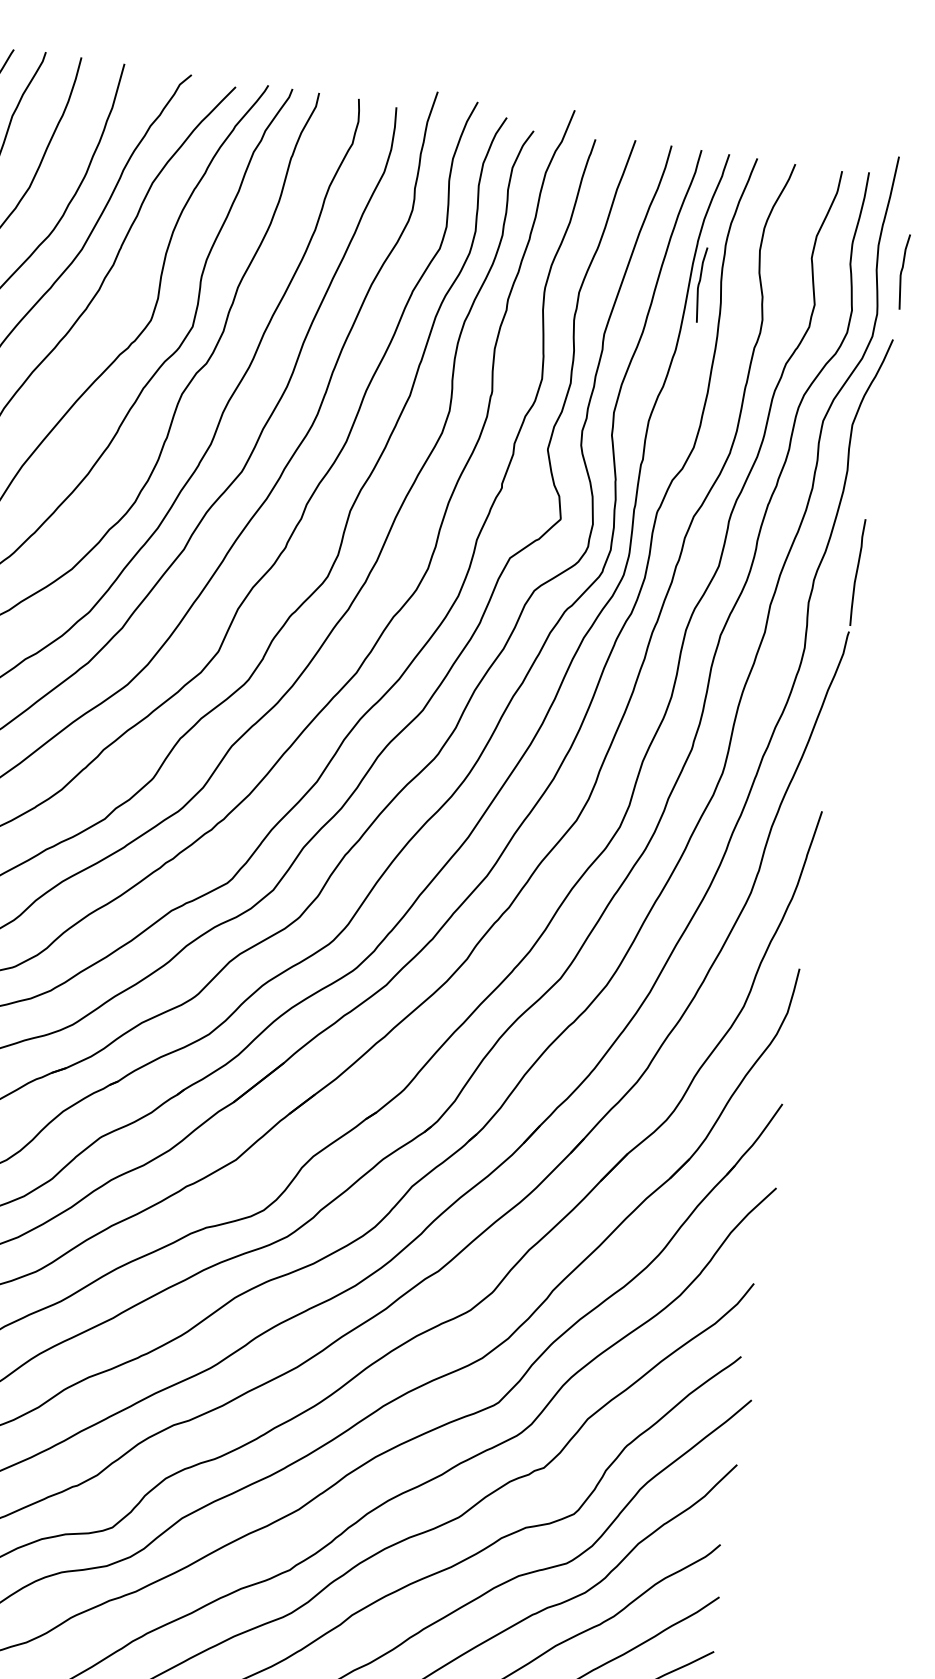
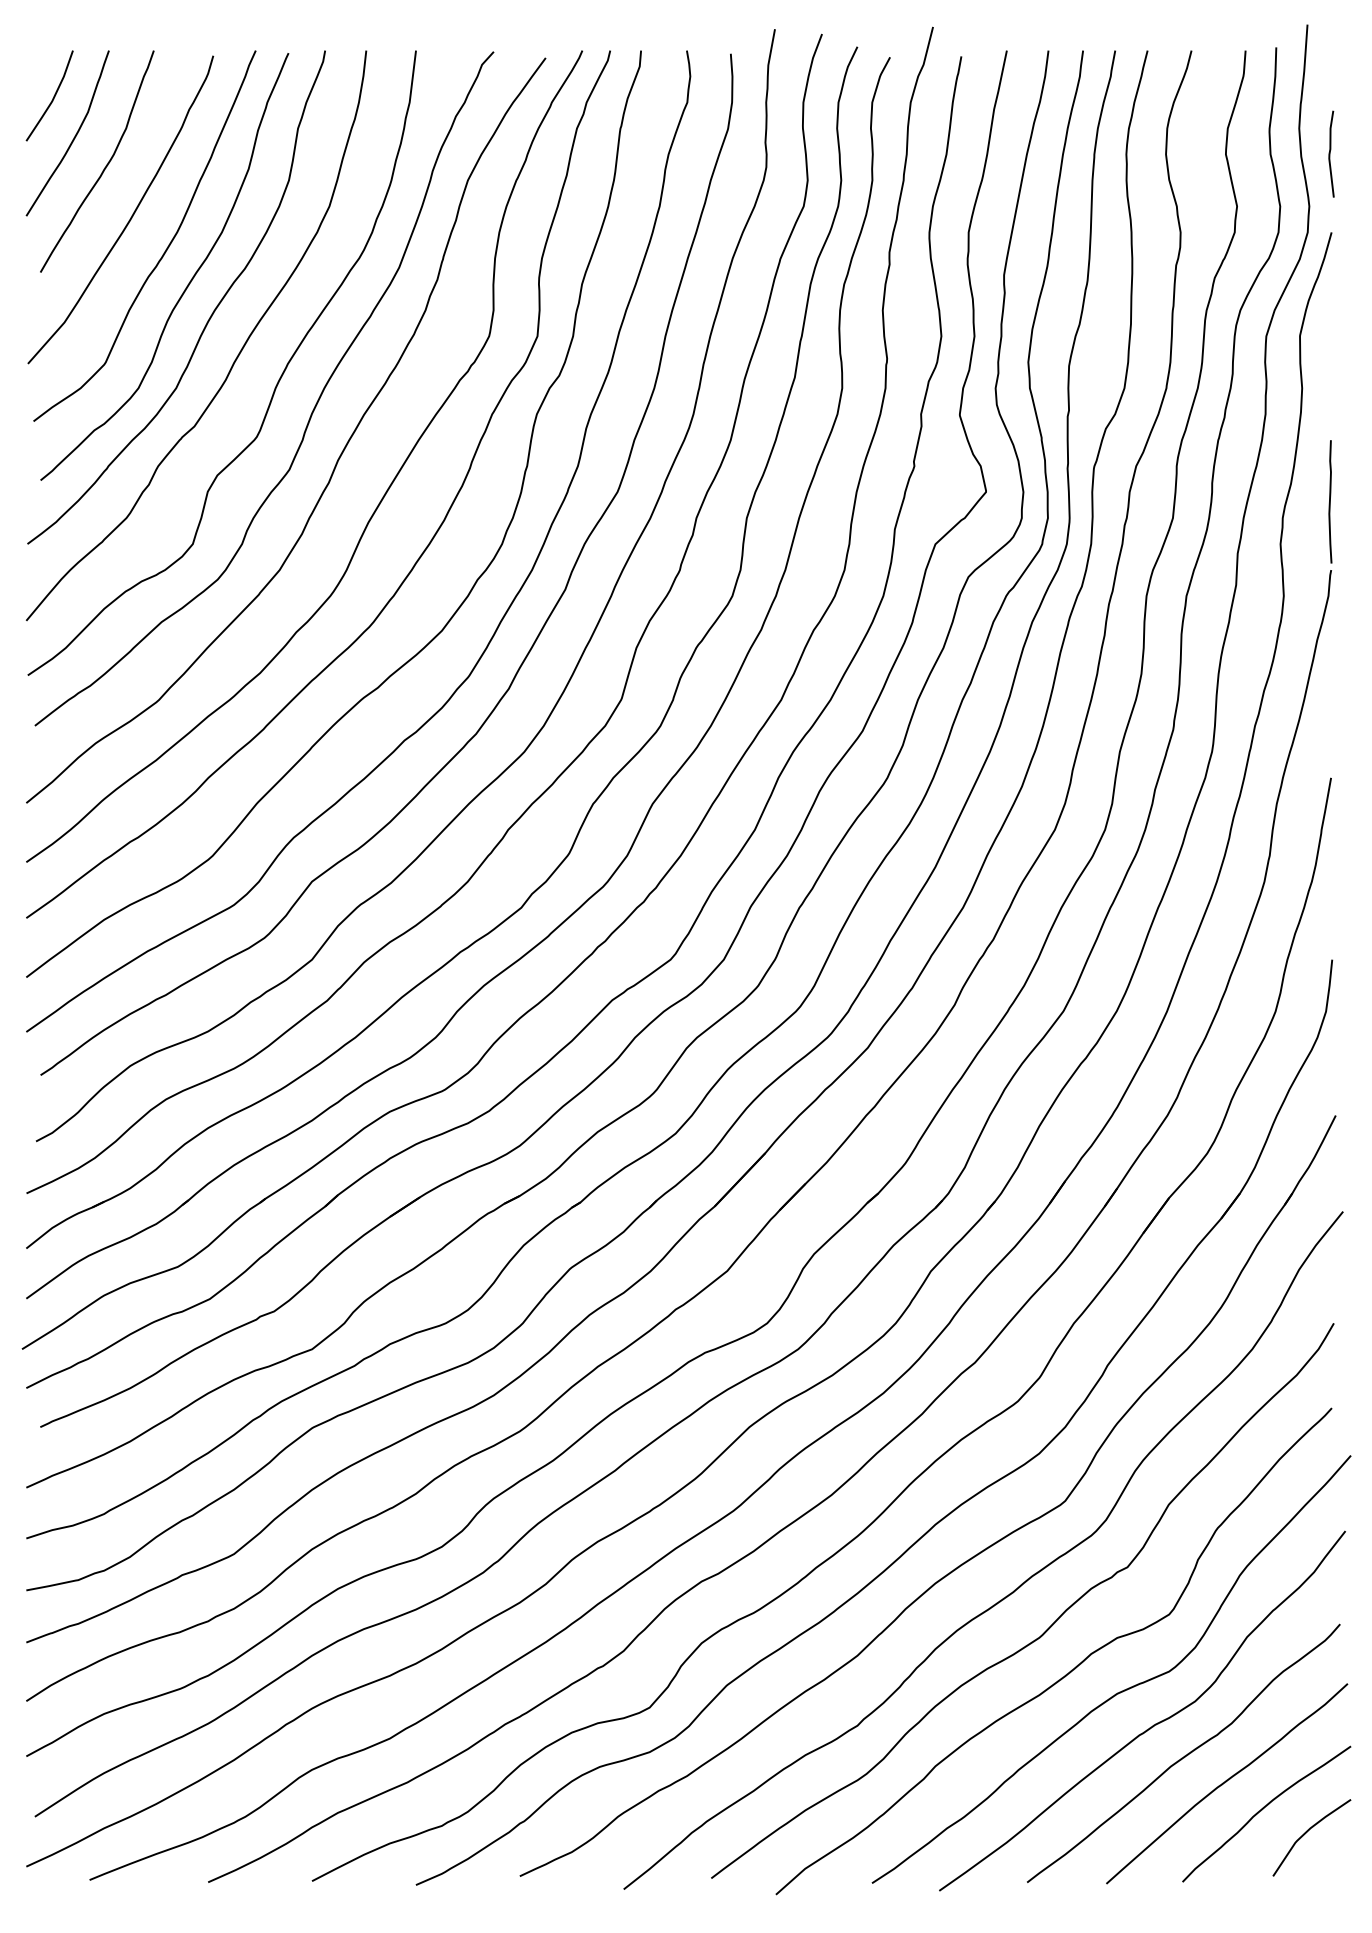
curve: (699, 284) -> (1103, 202), removed

